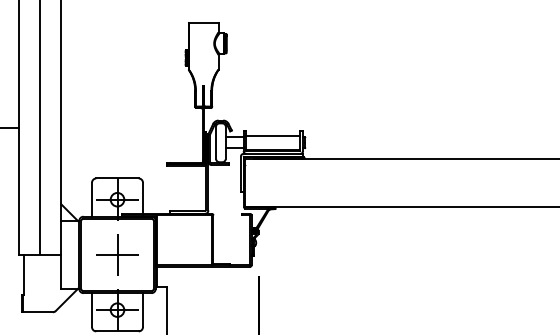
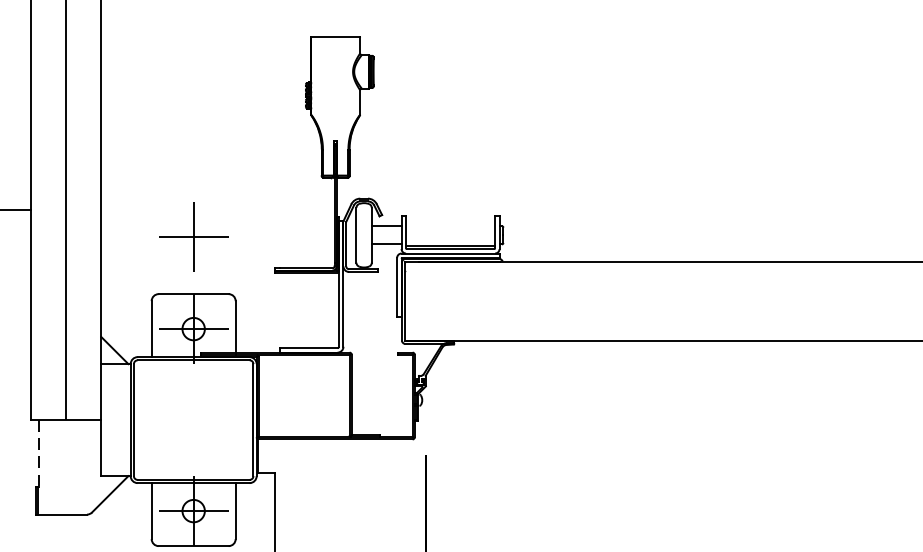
line: (273, 136) -> (450, 224), removed
part: (117, 254) -> (193, 236), moved
line: (23, 275) -> (38, 454), solid -> dashed

